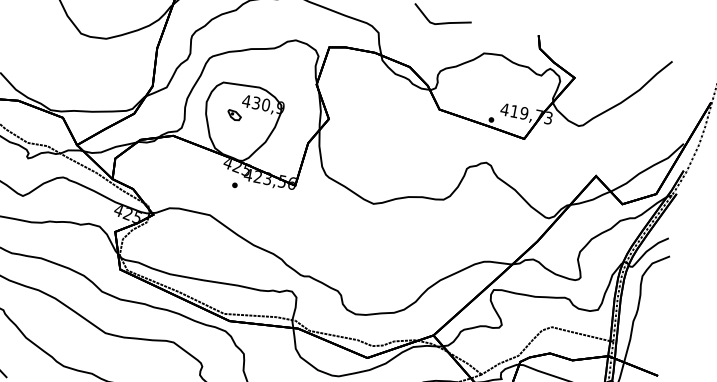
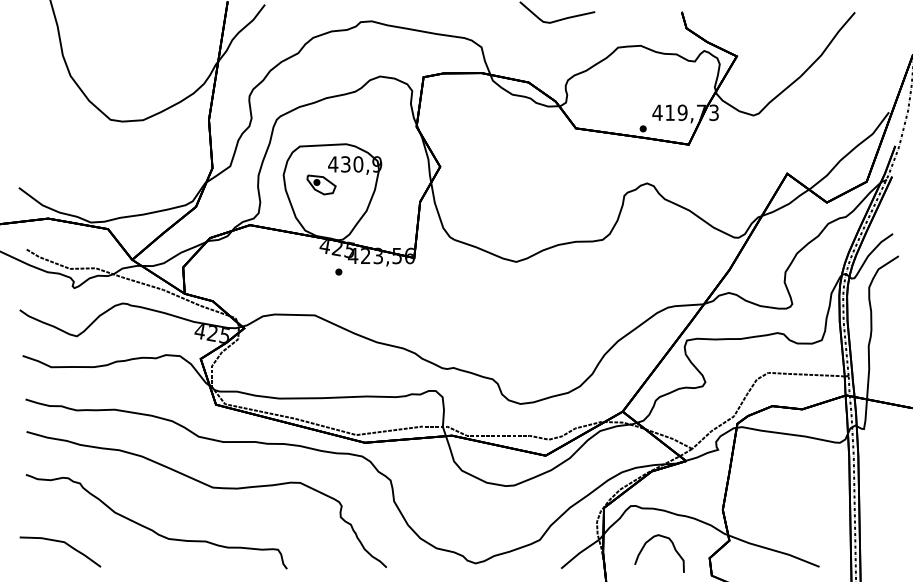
part: (234, 115) -> (321, 184), size x1.67

